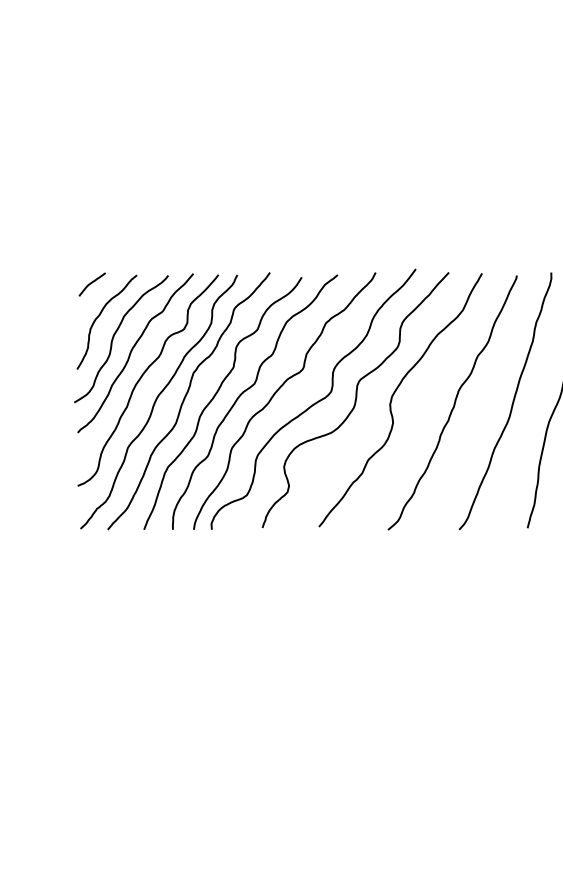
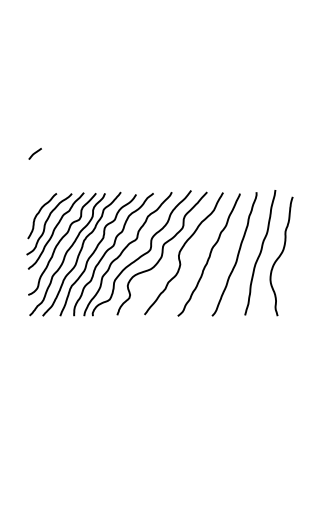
line: (90, 283) -> (34, 153), moved

